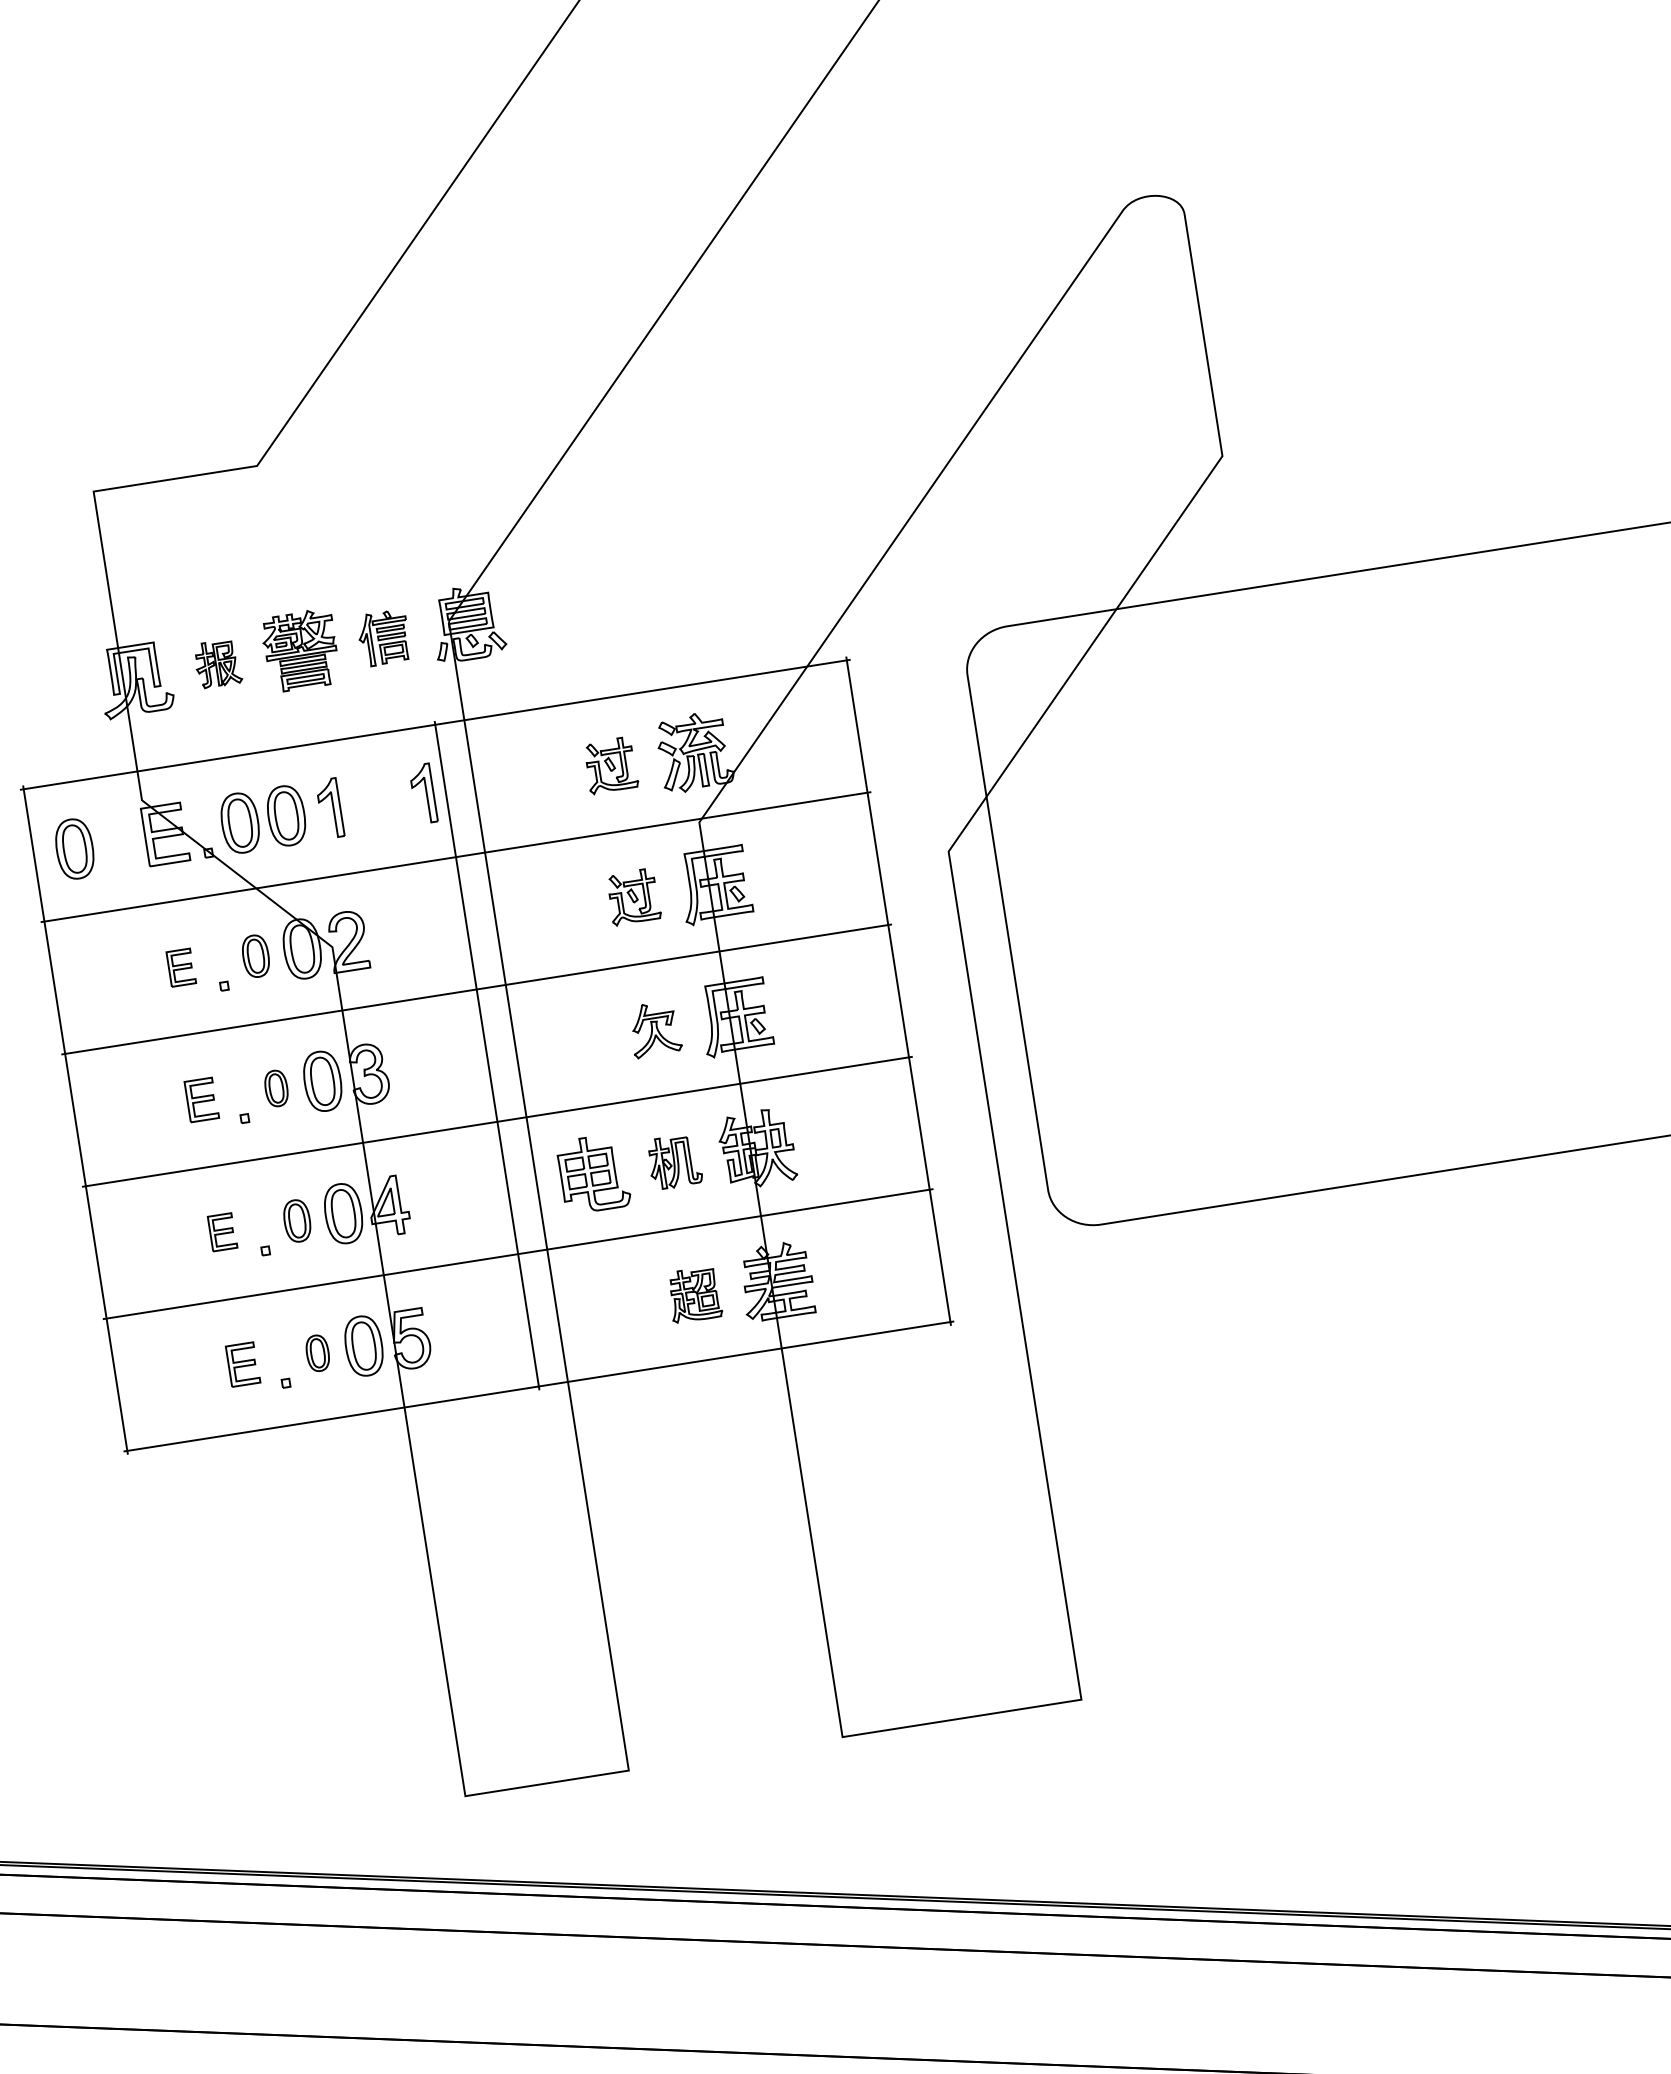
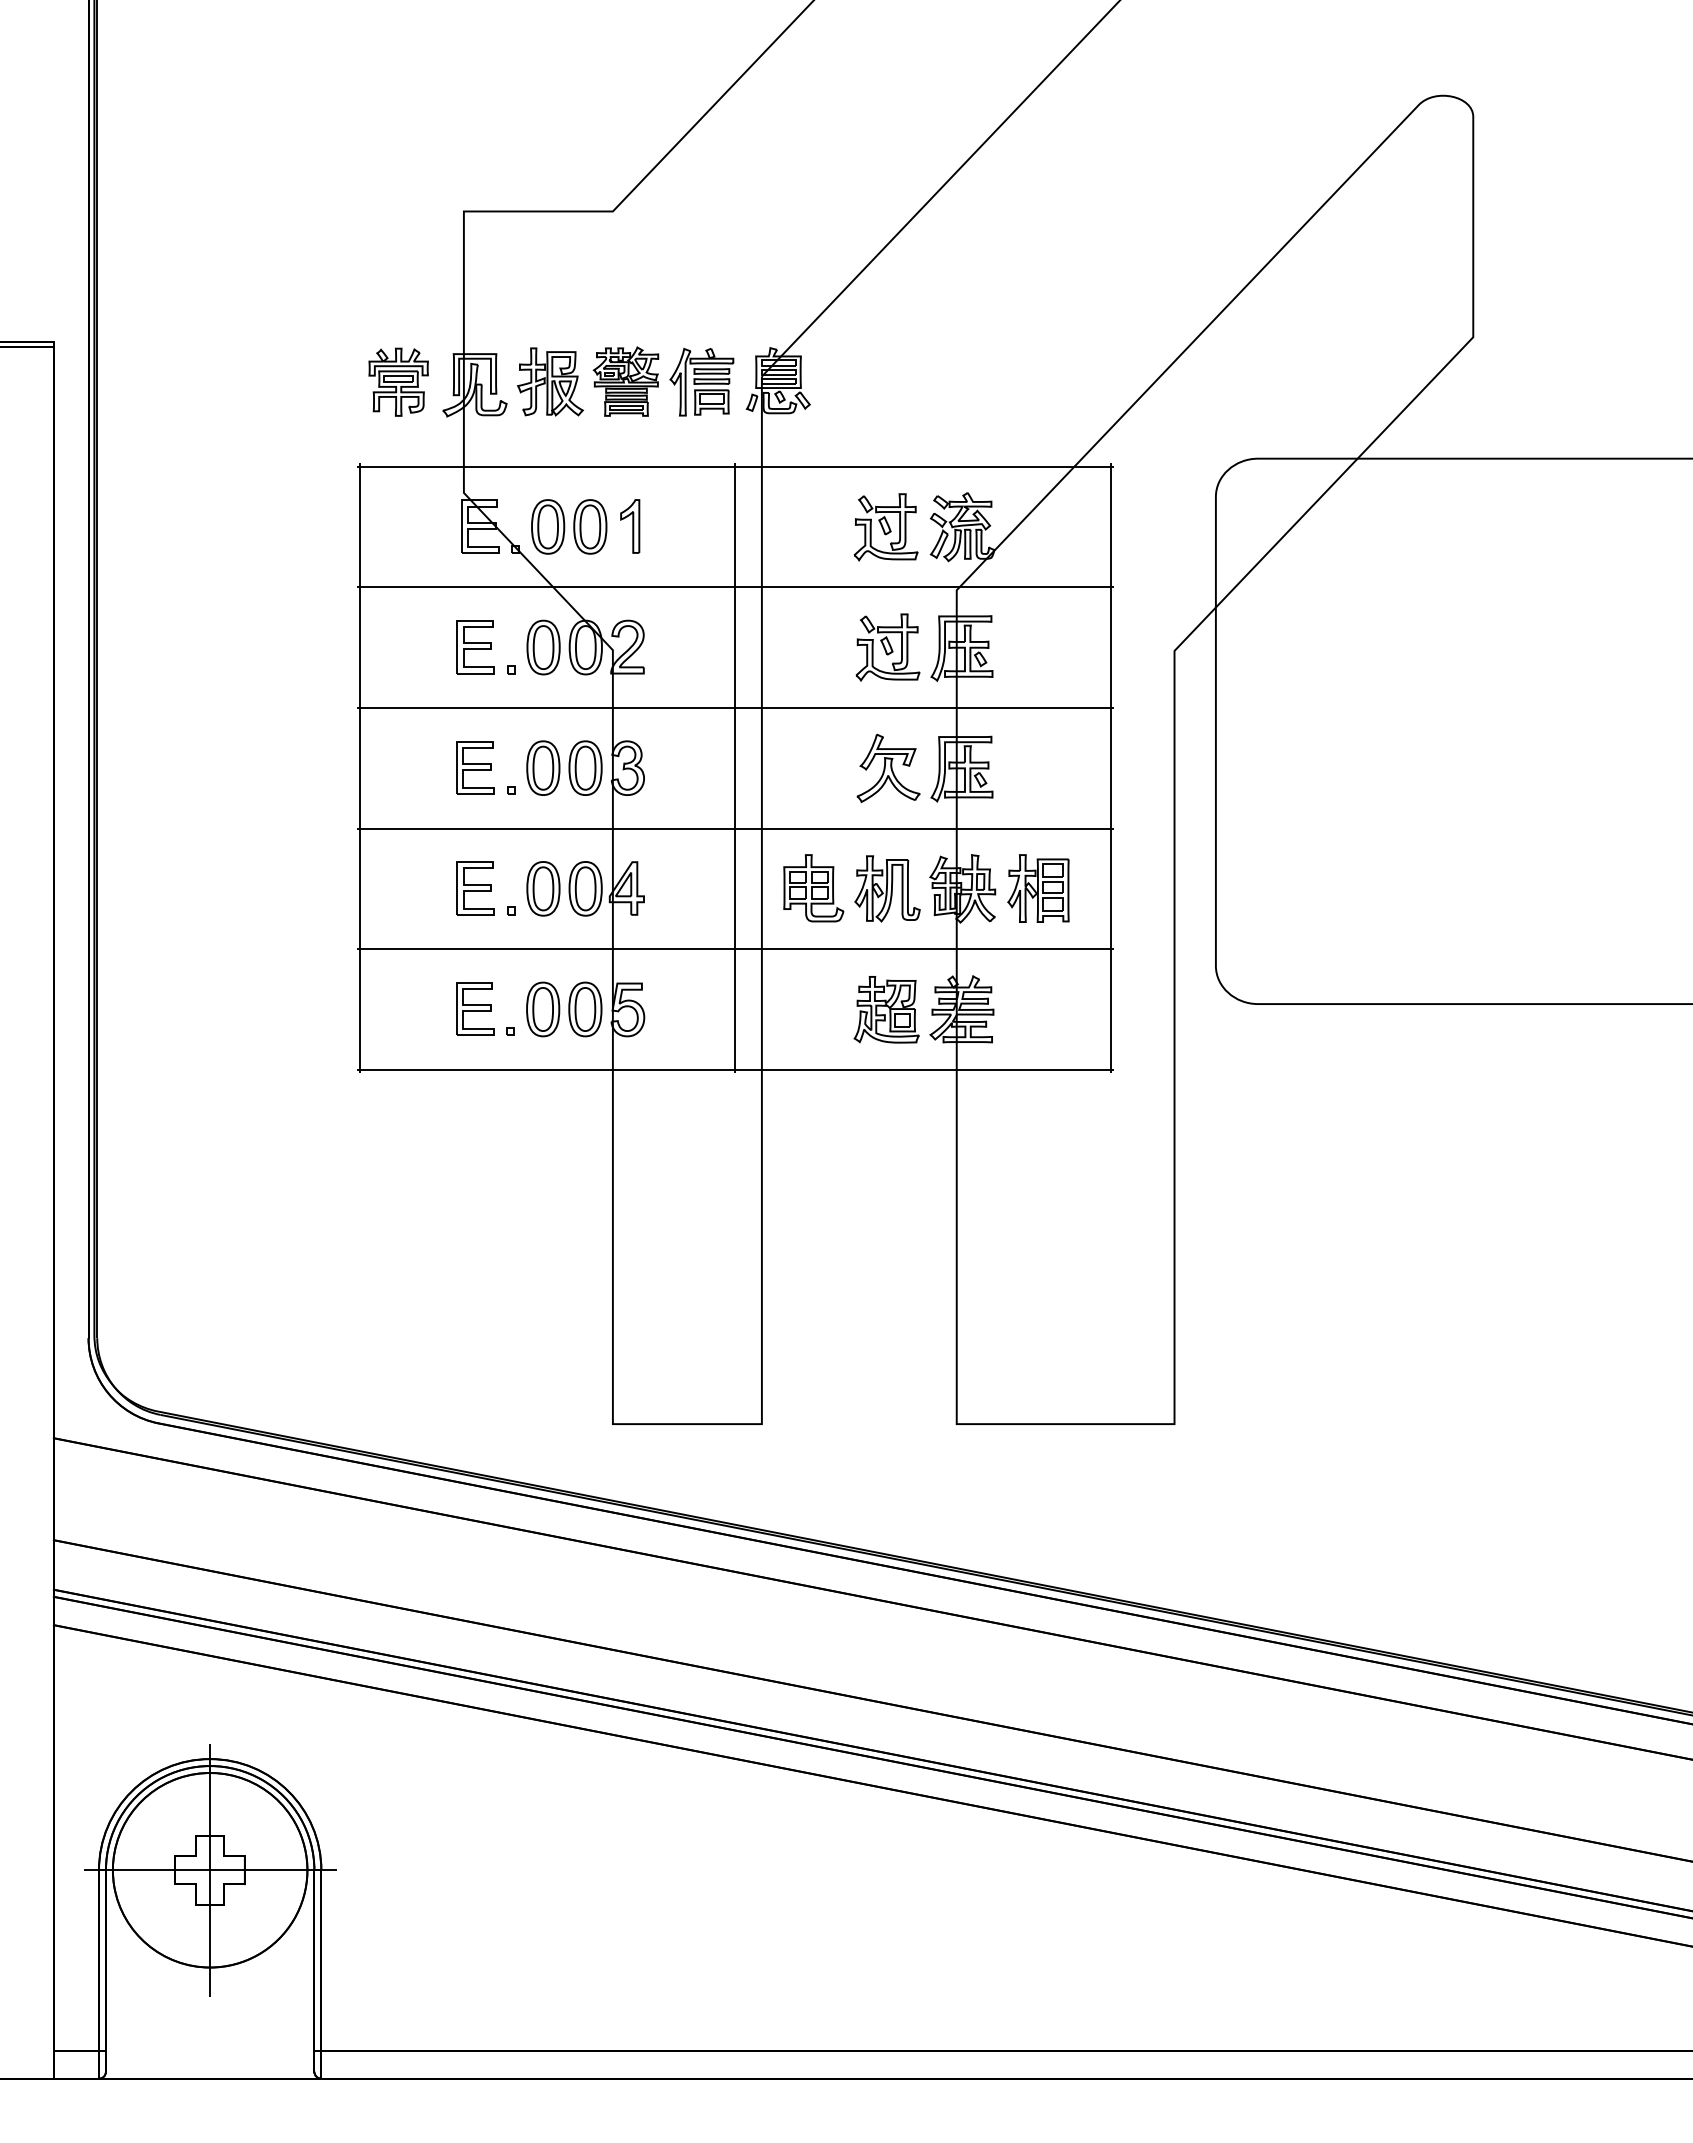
part: (383, 638) -> (701, 382), size x1.43
part: (217, 663) -> (550, 381), size x1.67
part: (51, 689) -> (398, 381), added
part: (610, 765) -> (885, 527), size x1.43
part: (423, 793) -> (715, 526), removed
part: (74, 848) -> (397, 526), removed
part: (633, 897) -> (887, 647), size x1.43
part: (255, 956) -> (543, 647), size x1.43
part: (181, 967) -> (475, 647), size x1.67
part: (654, 1028) -> (888, 767), size x1.43
part: (276, 1087) -> (543, 767), size x1.67
part: (201, 1099) -> (475, 767), size x1.43
part: (840, 1135) -> (1038, 888), added
part: (674, 1161) -> (887, 888), size x1.43
part: (297, 1220) -> (543, 888), size x1.43
part: (222, 1232) -> (475, 888), size x1.67
part: (694, 1294) -> (886, 1009), size x1.43
part: (318, 1353) -> (543, 1009), size x1.67
part: (243, 1363) -> (475, 1008), size x1.43

